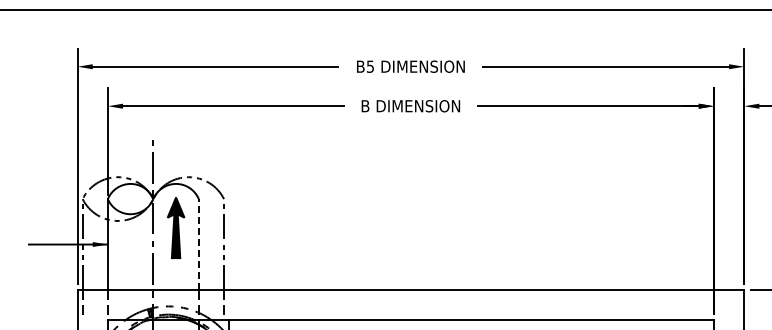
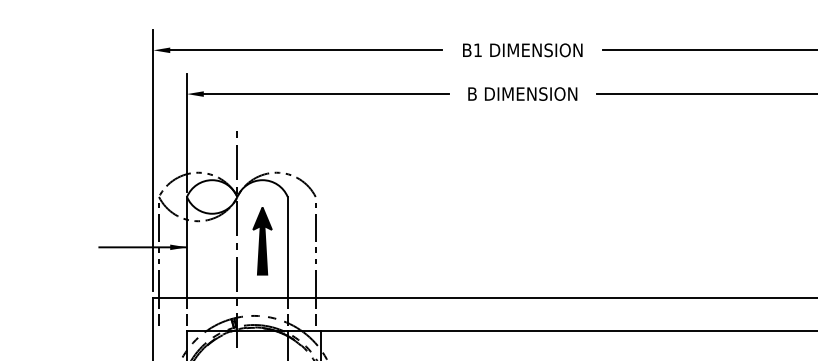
text: (370, 66) -> (478, 50), B5 -> B1
part: (176, 227) -> (263, 240), moved
line: (198, 244) -> (287, 247), dashed -> solid

